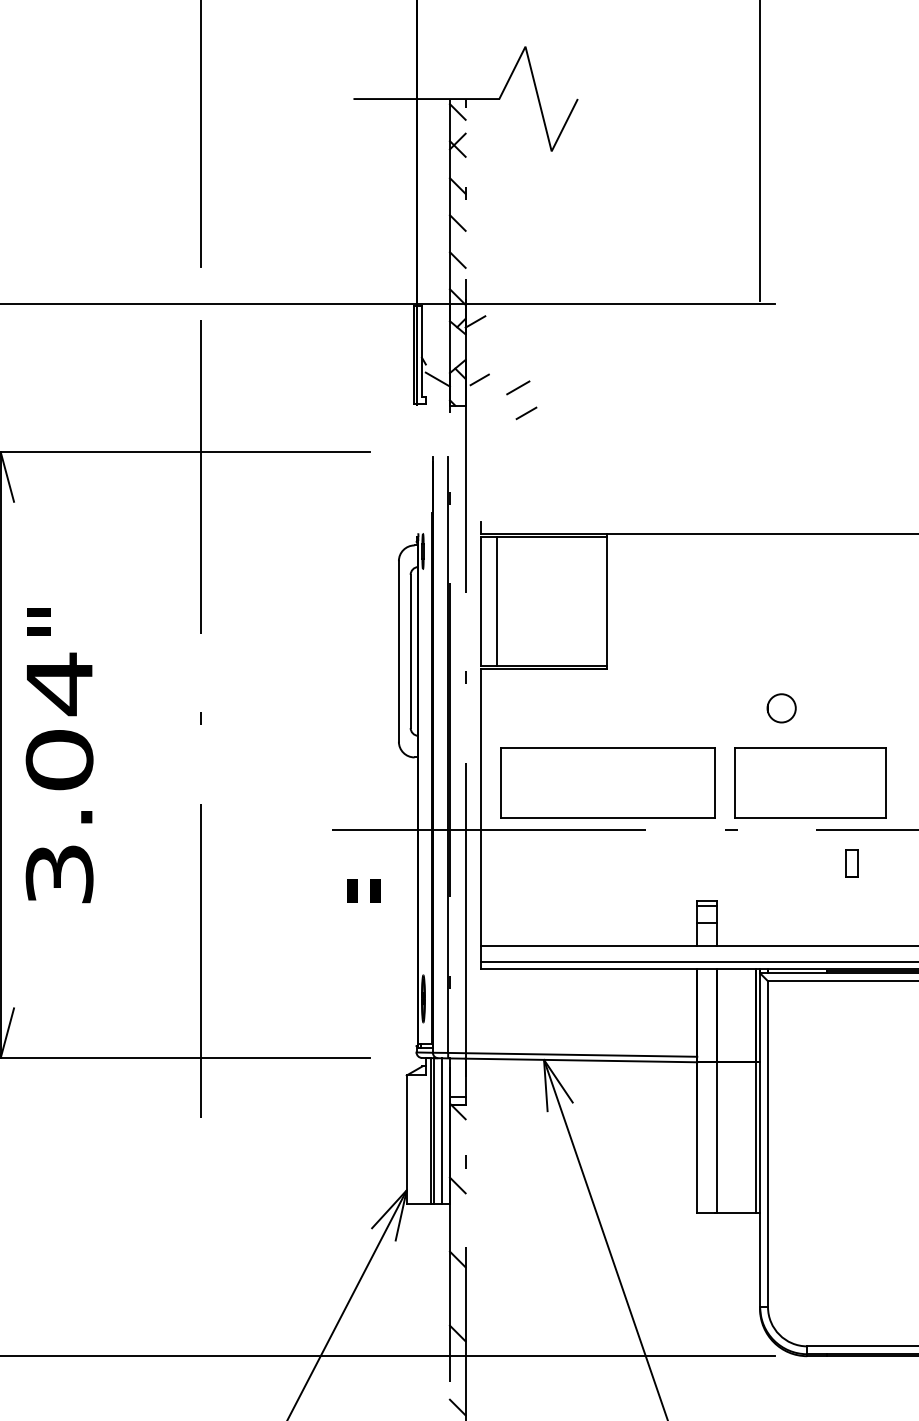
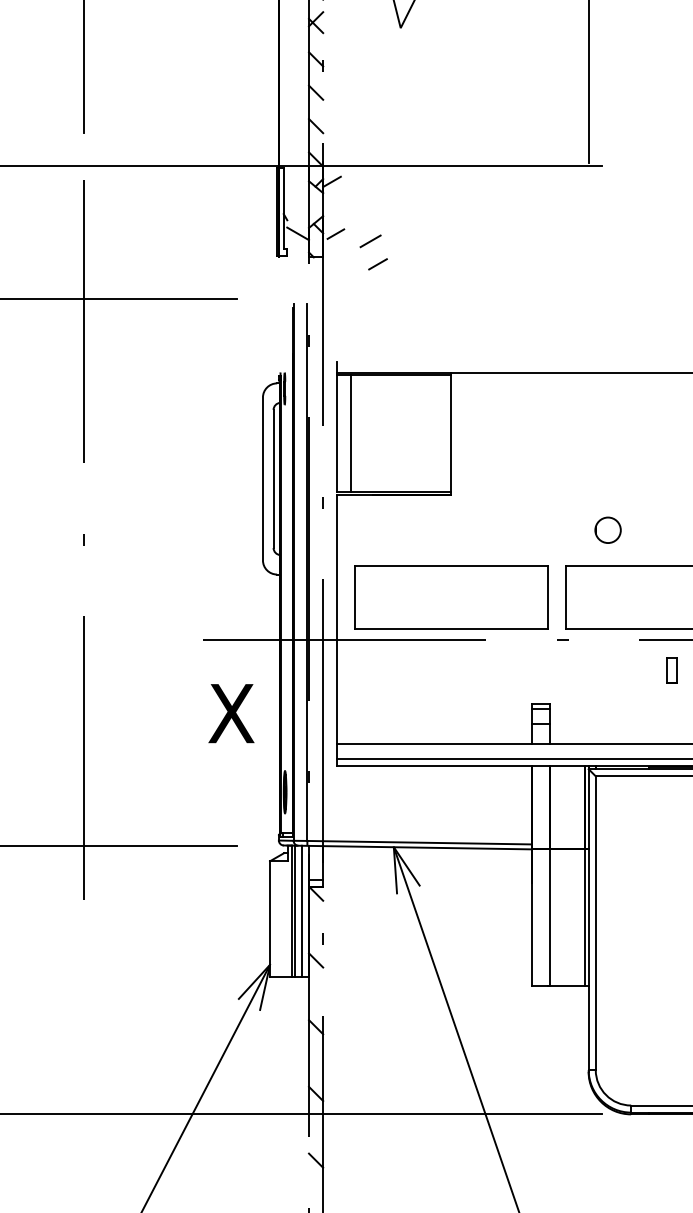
text: (363, 911) -> (231, 713), " -> X

